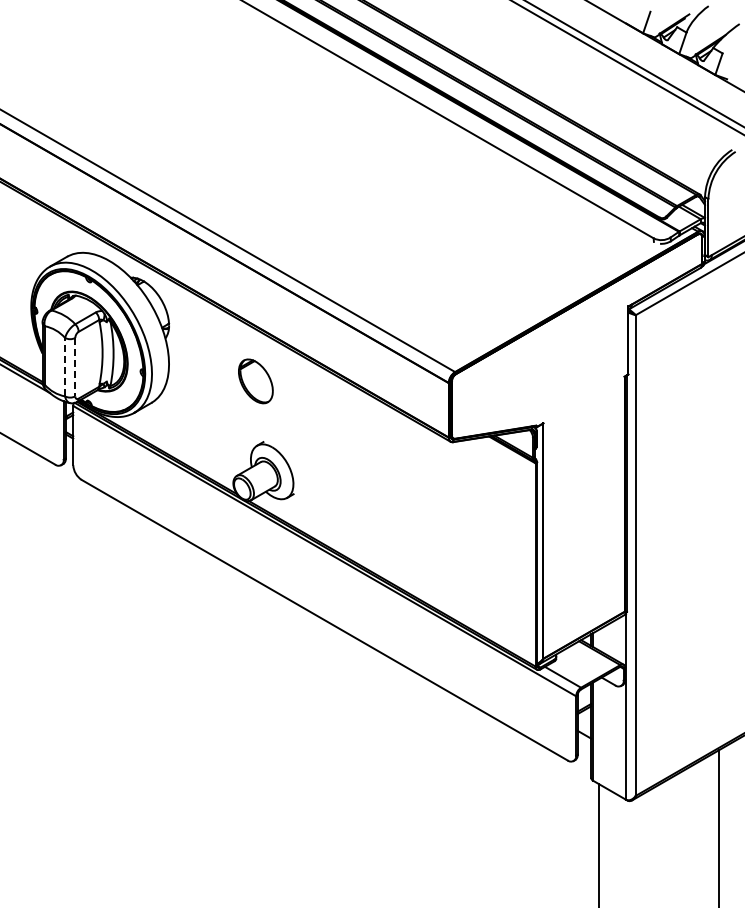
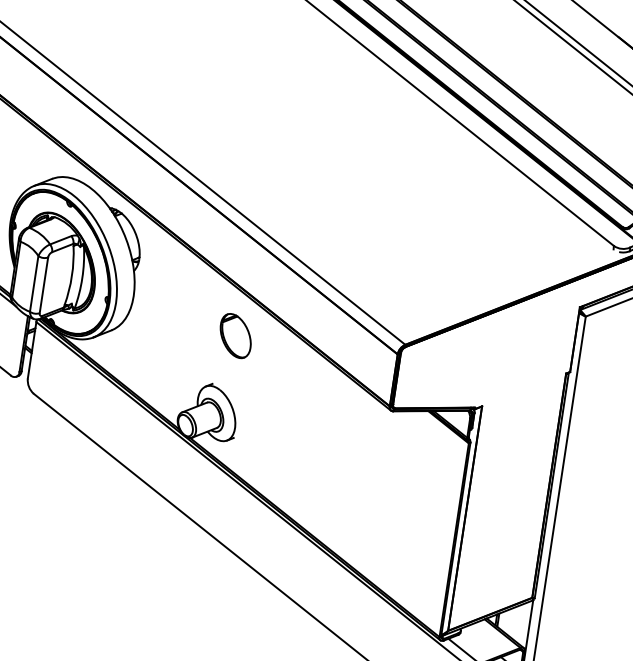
line: (65, 366) -> (34, 283), dashed -> solid
line: (75, 367) -> (44, 285), dashed -> solid
part: (255, 381) -> (235, 336), moved

